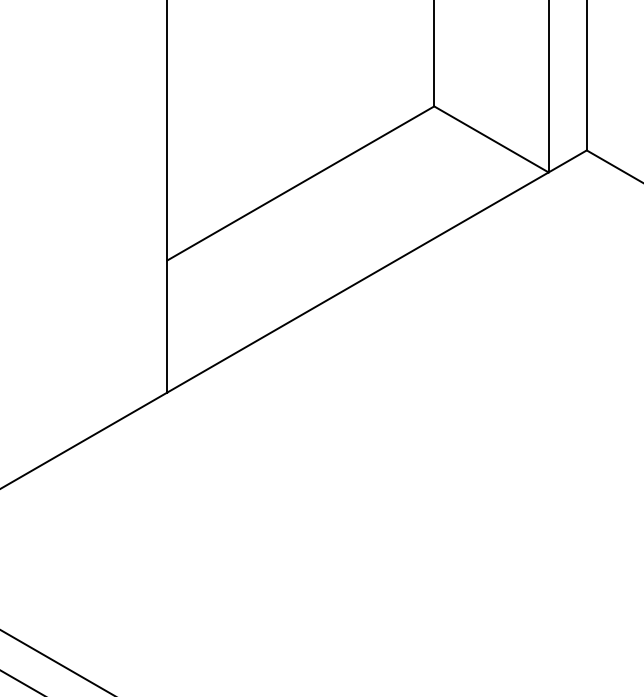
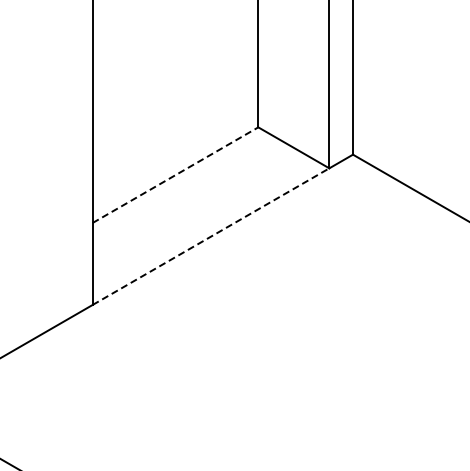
line: (300, 183) -> (175, 175), solid -> dashed
line: (358, 282) -> (211, 236), solid -> dashed

